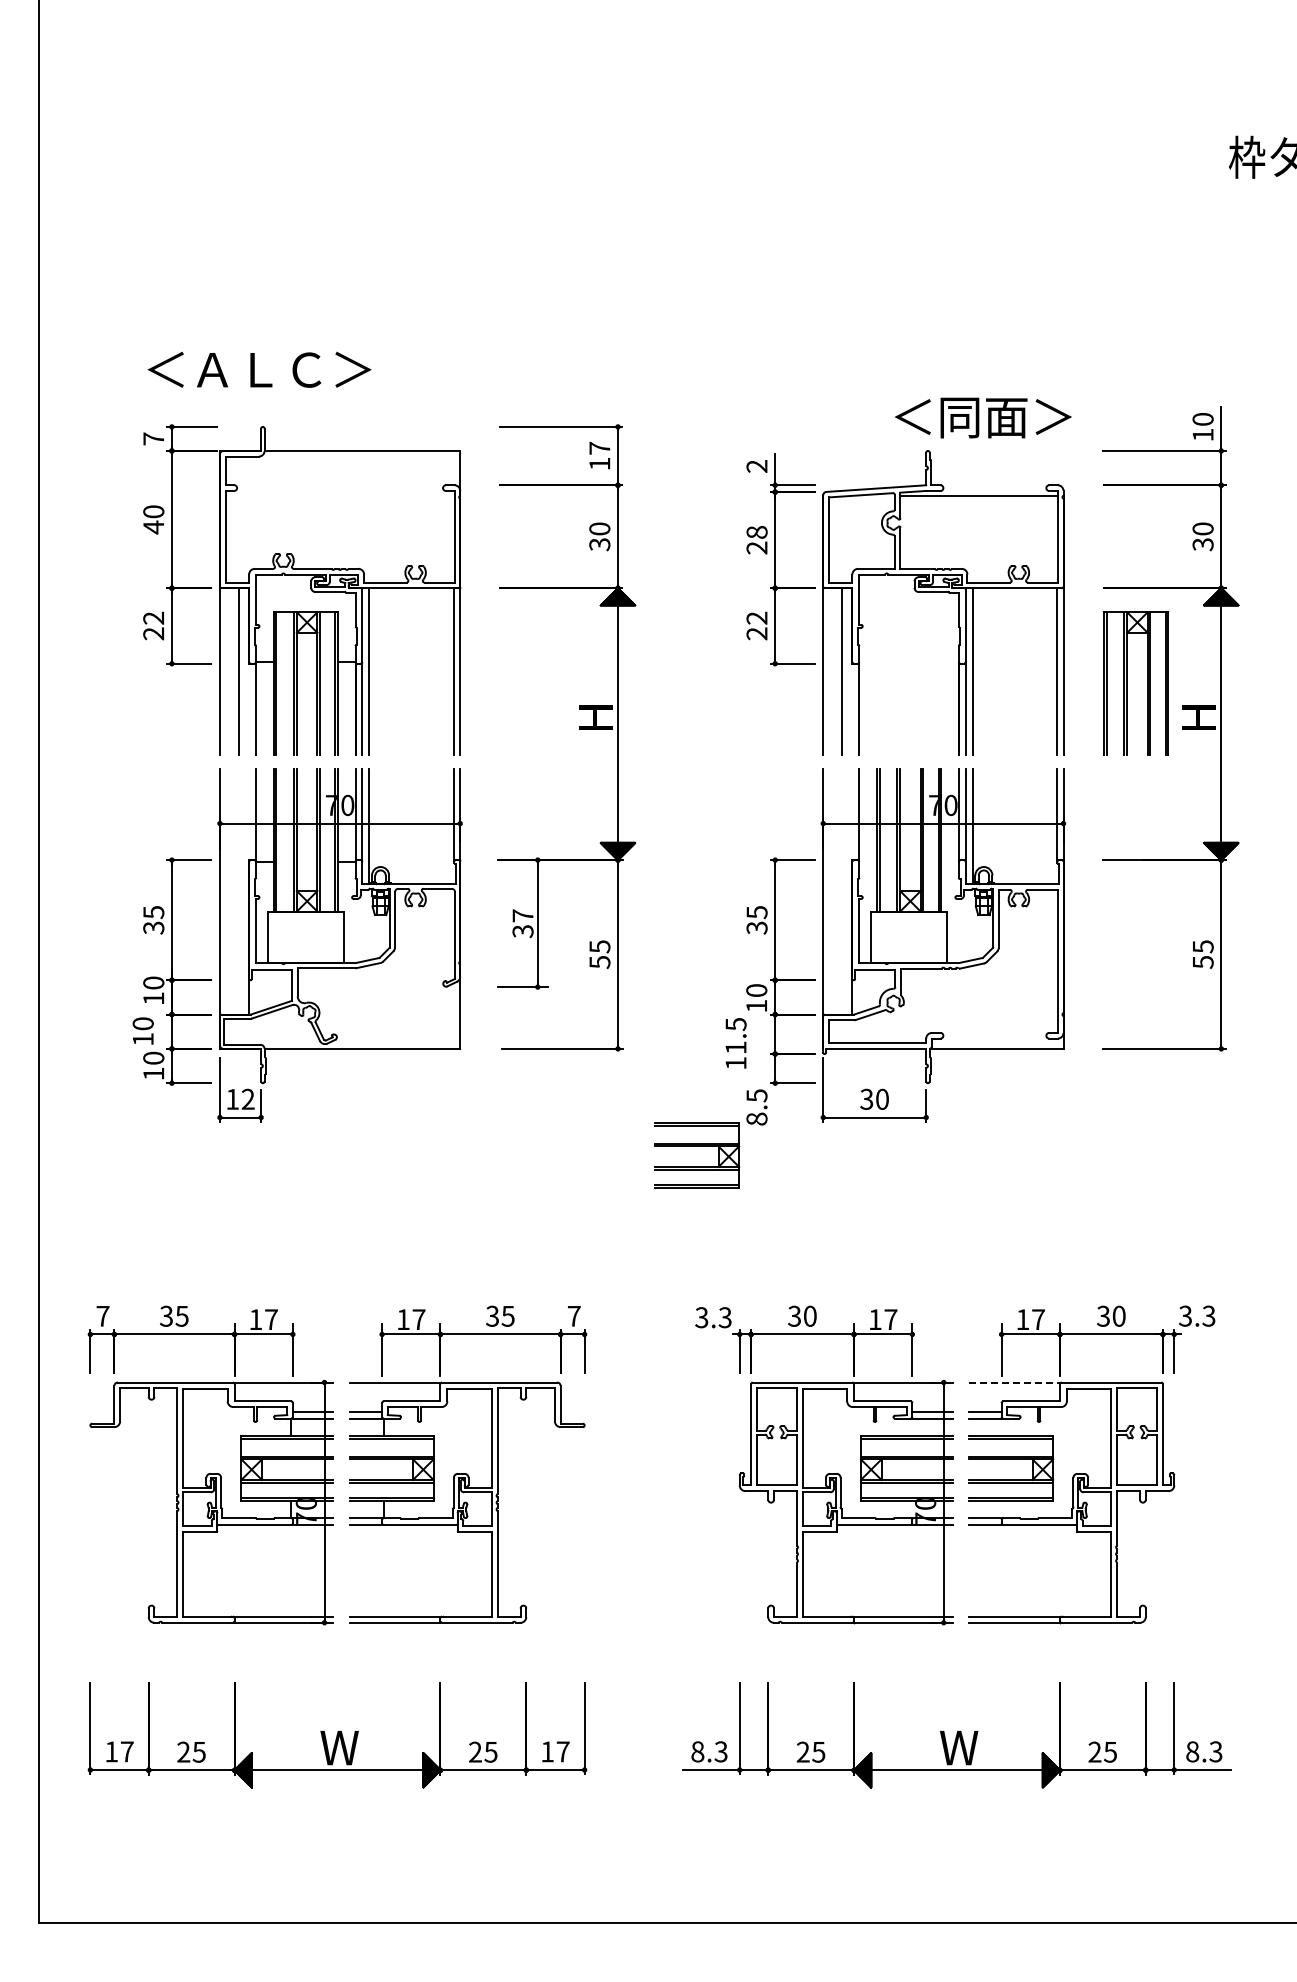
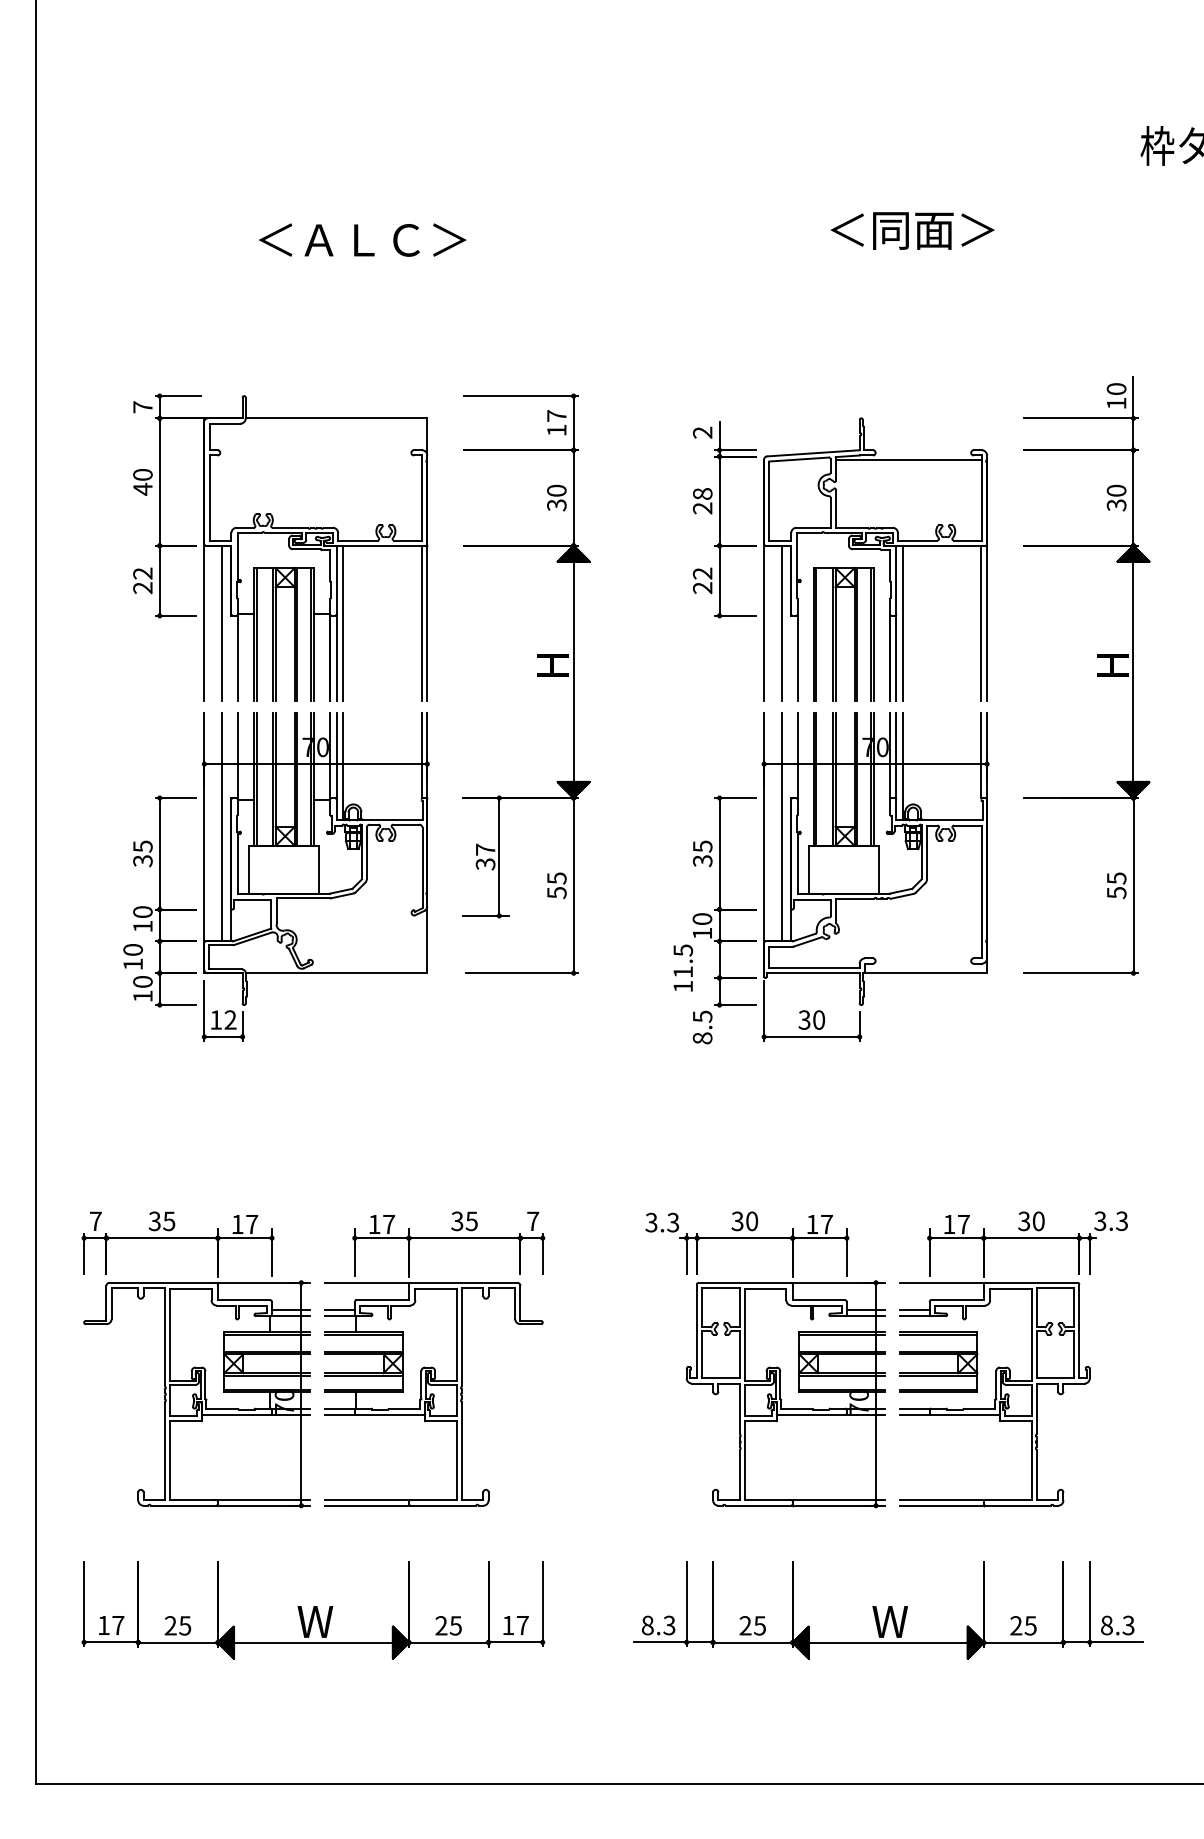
text: (259, 369) -> (362, 239), moved
text: (983, 417) -> (912, 230), moved
part: (1127, 683) -> (835, 634), moved
line: (238, 891) -> (221, 827), added
line: (842, 891) -> (782, 827), added
part: (697, 1146) -> (647, 1063), removed
line: (1016, 1382) -> (943, 1282), dashed -> solid

